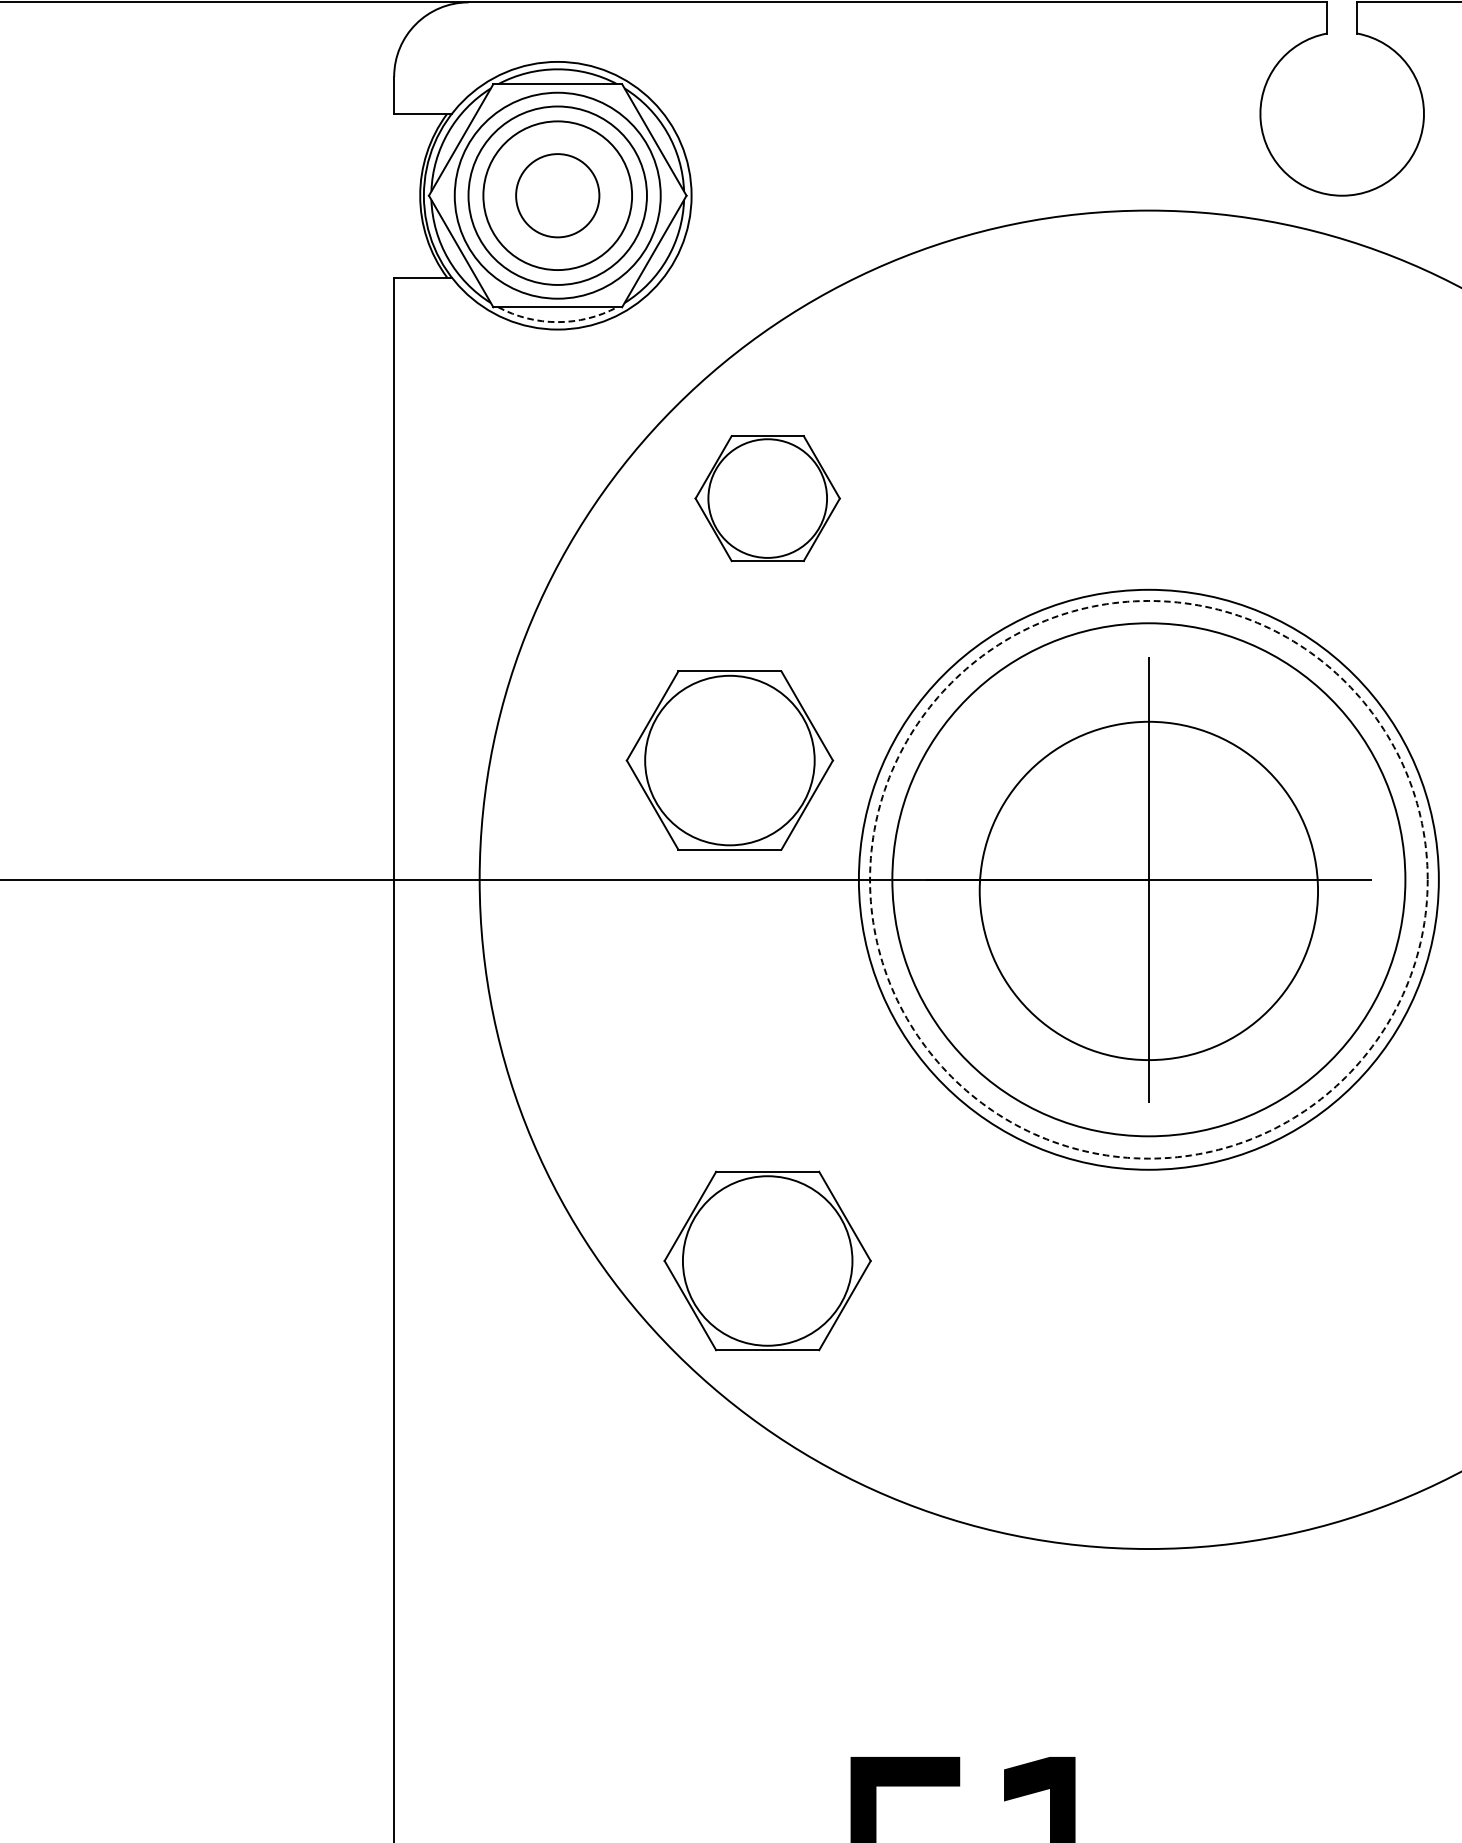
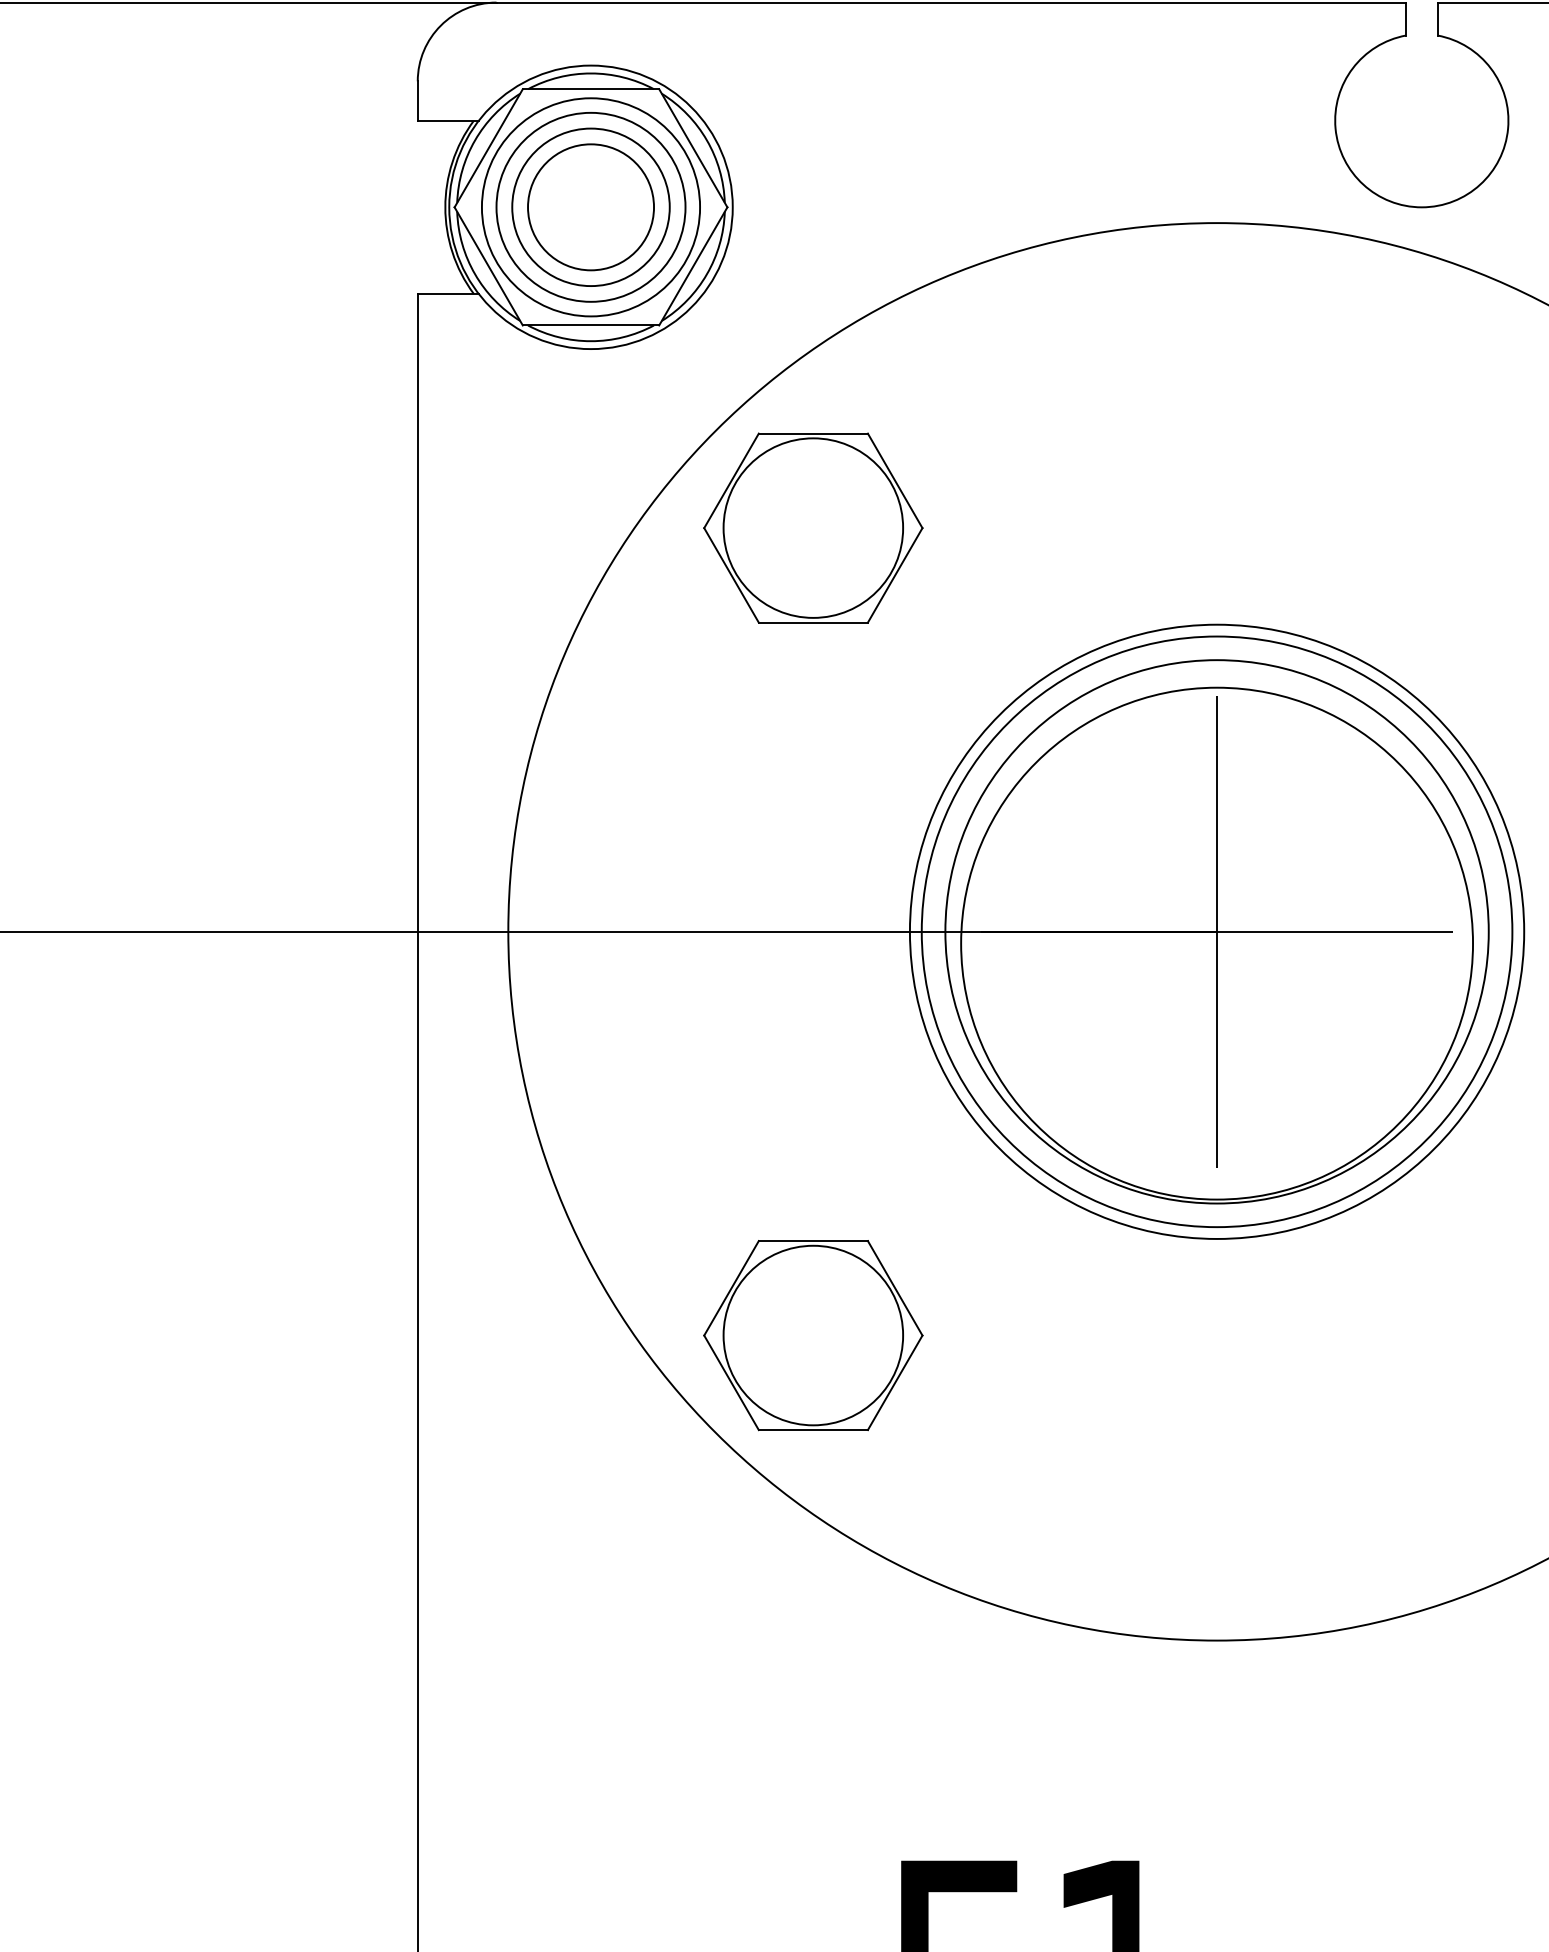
circle: (558, 195) -> (591, 207), size x1.43
arc: (558, 322) -> (591, 341), dashed -> solid
part: (767, 498) -> (813, 527), size x1.43
part: (730, 760) -> (773, 805), removed
circle: (1148, 879) -> (1216, 931), dashed -> solid
circle: (1149, 890) -> (1217, 943), size x1.43

